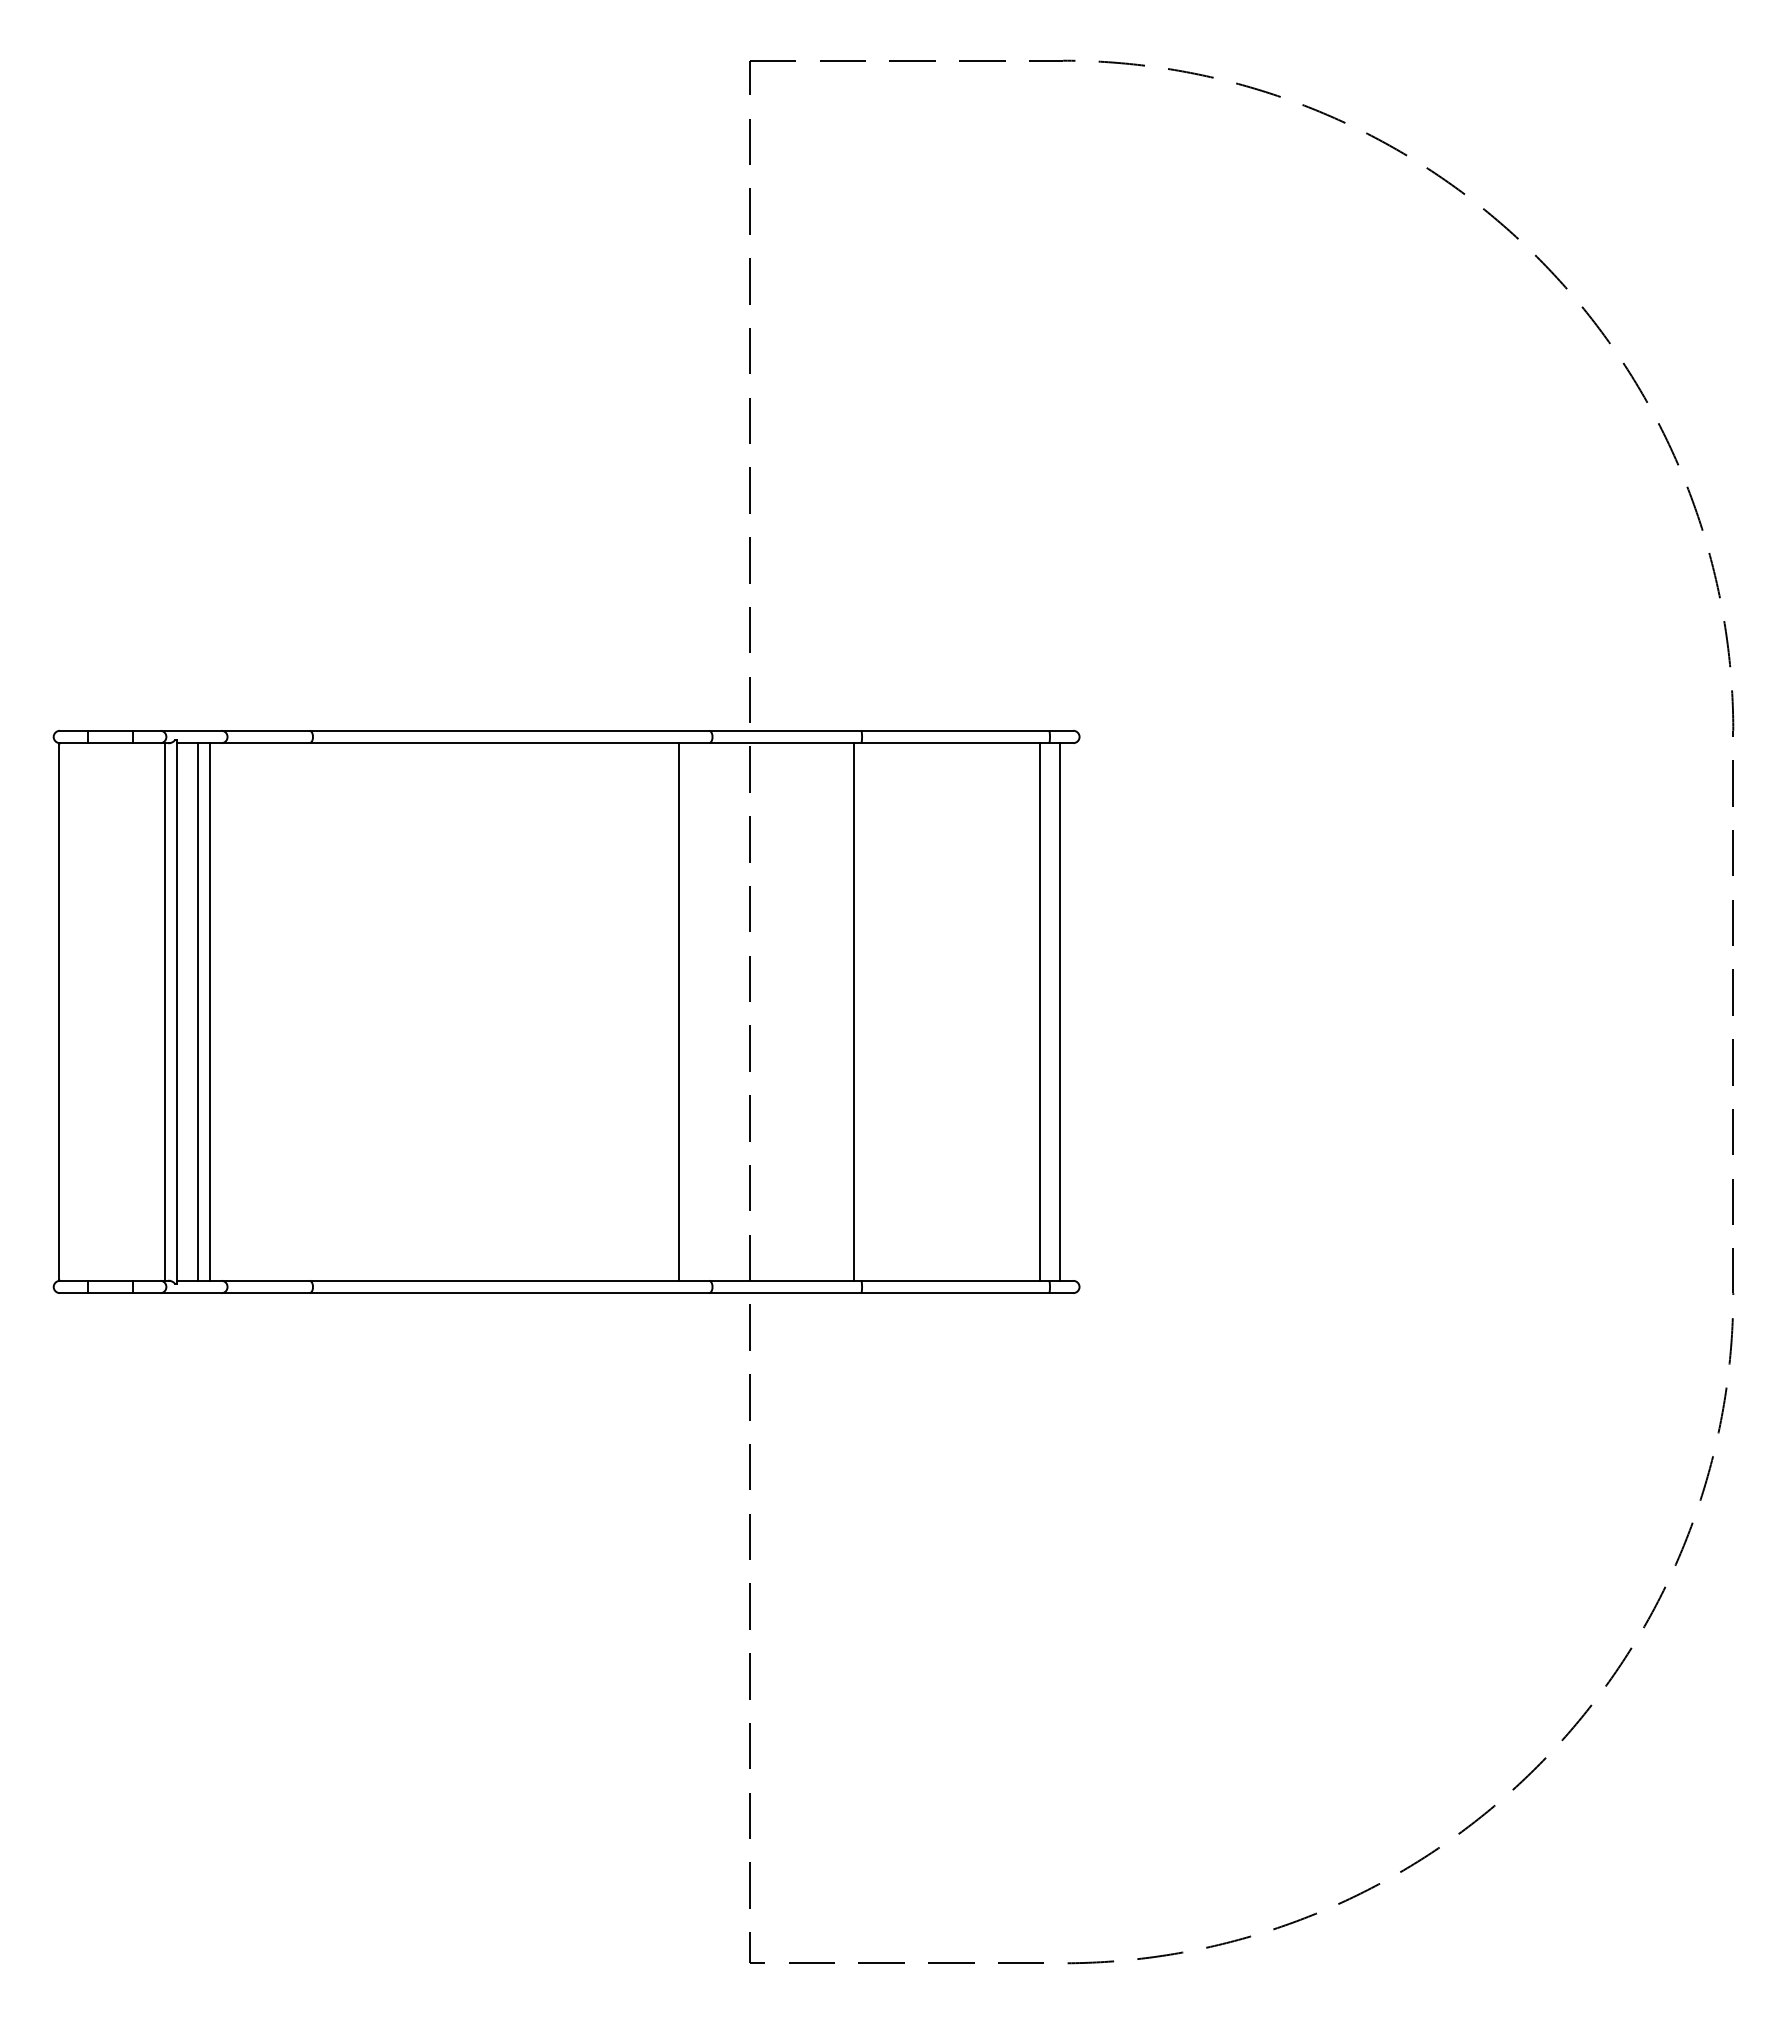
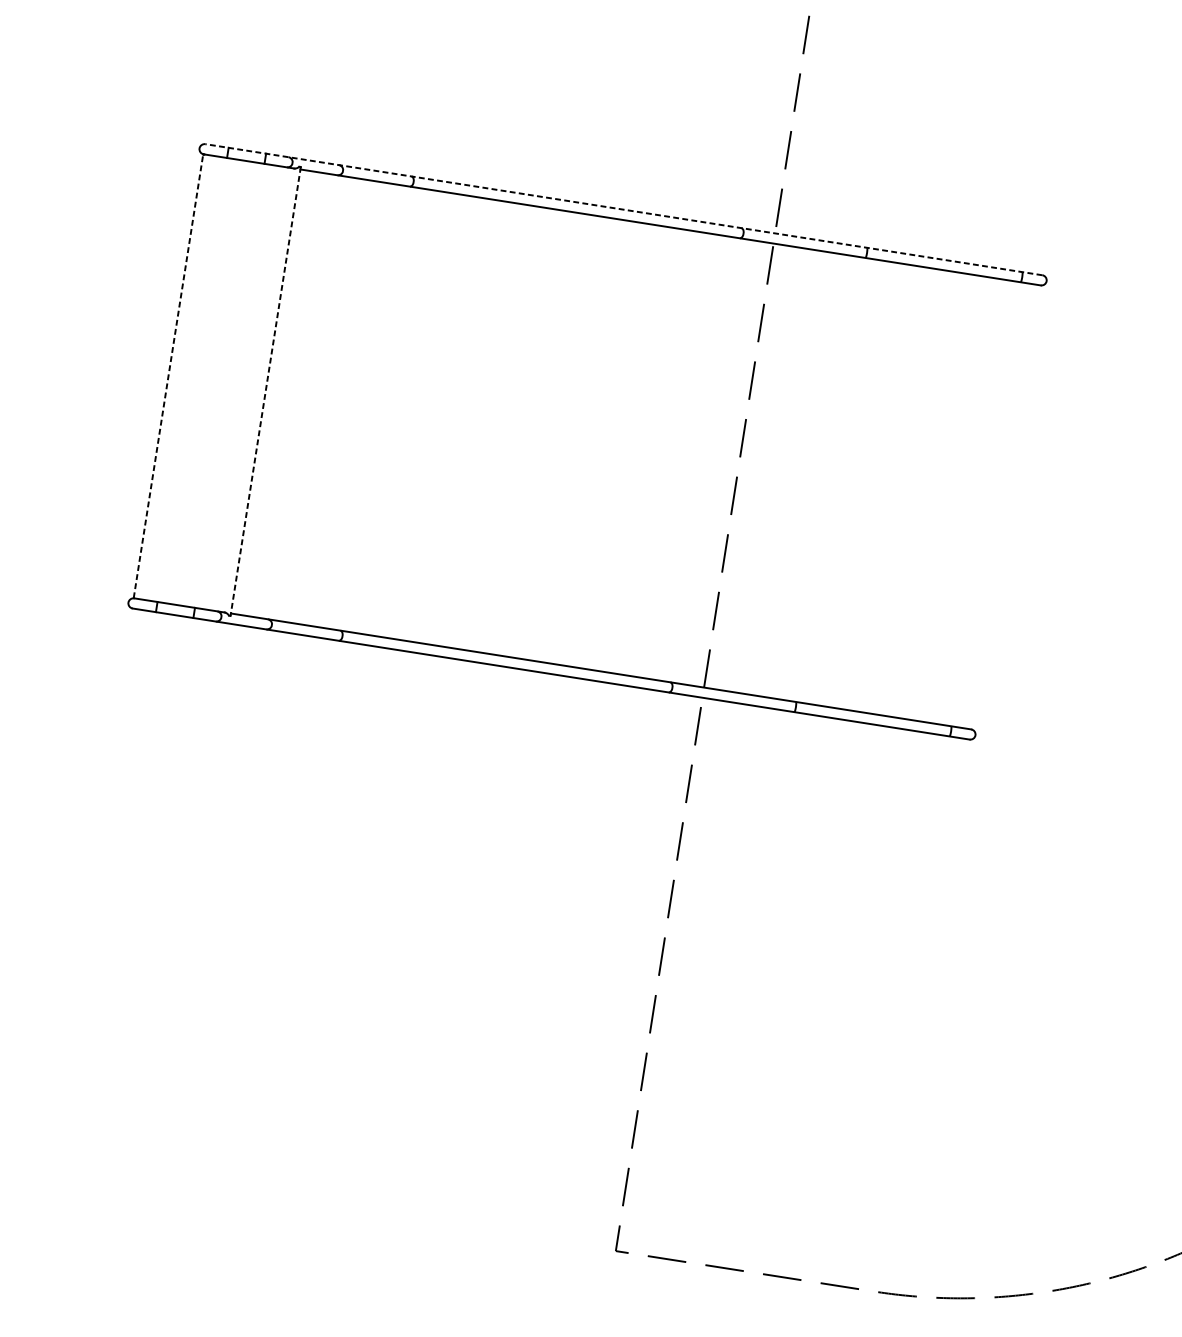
line: (566, 730) -> (623, 209), solid -> dashed
line: (164, 1011) -> (255, 389), removed
line: (197, 1011) -> (282, 393), removed
line: (210, 1011) -> (293, 395), removed
line: (679, 1011) -> (680, 456), removed
line: (854, 1011) -> (825, 478), removed
line: (1039, 1011) -> (978, 502), removed
line: (1059, 1011) -> (994, 505), removed
line: (59, 1012) -> (168, 376), solid -> dashed
line: (176, 1012) -> (265, 391), solid -> dashed

